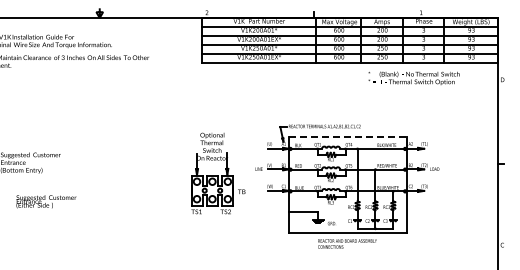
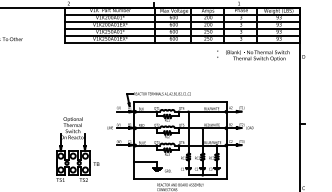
text: (413, 77) -> (252, 54), moved
line: (347, 137) -> (180, 102), dashed -> solid
part: (218, 173) -> (77, 149), moved

